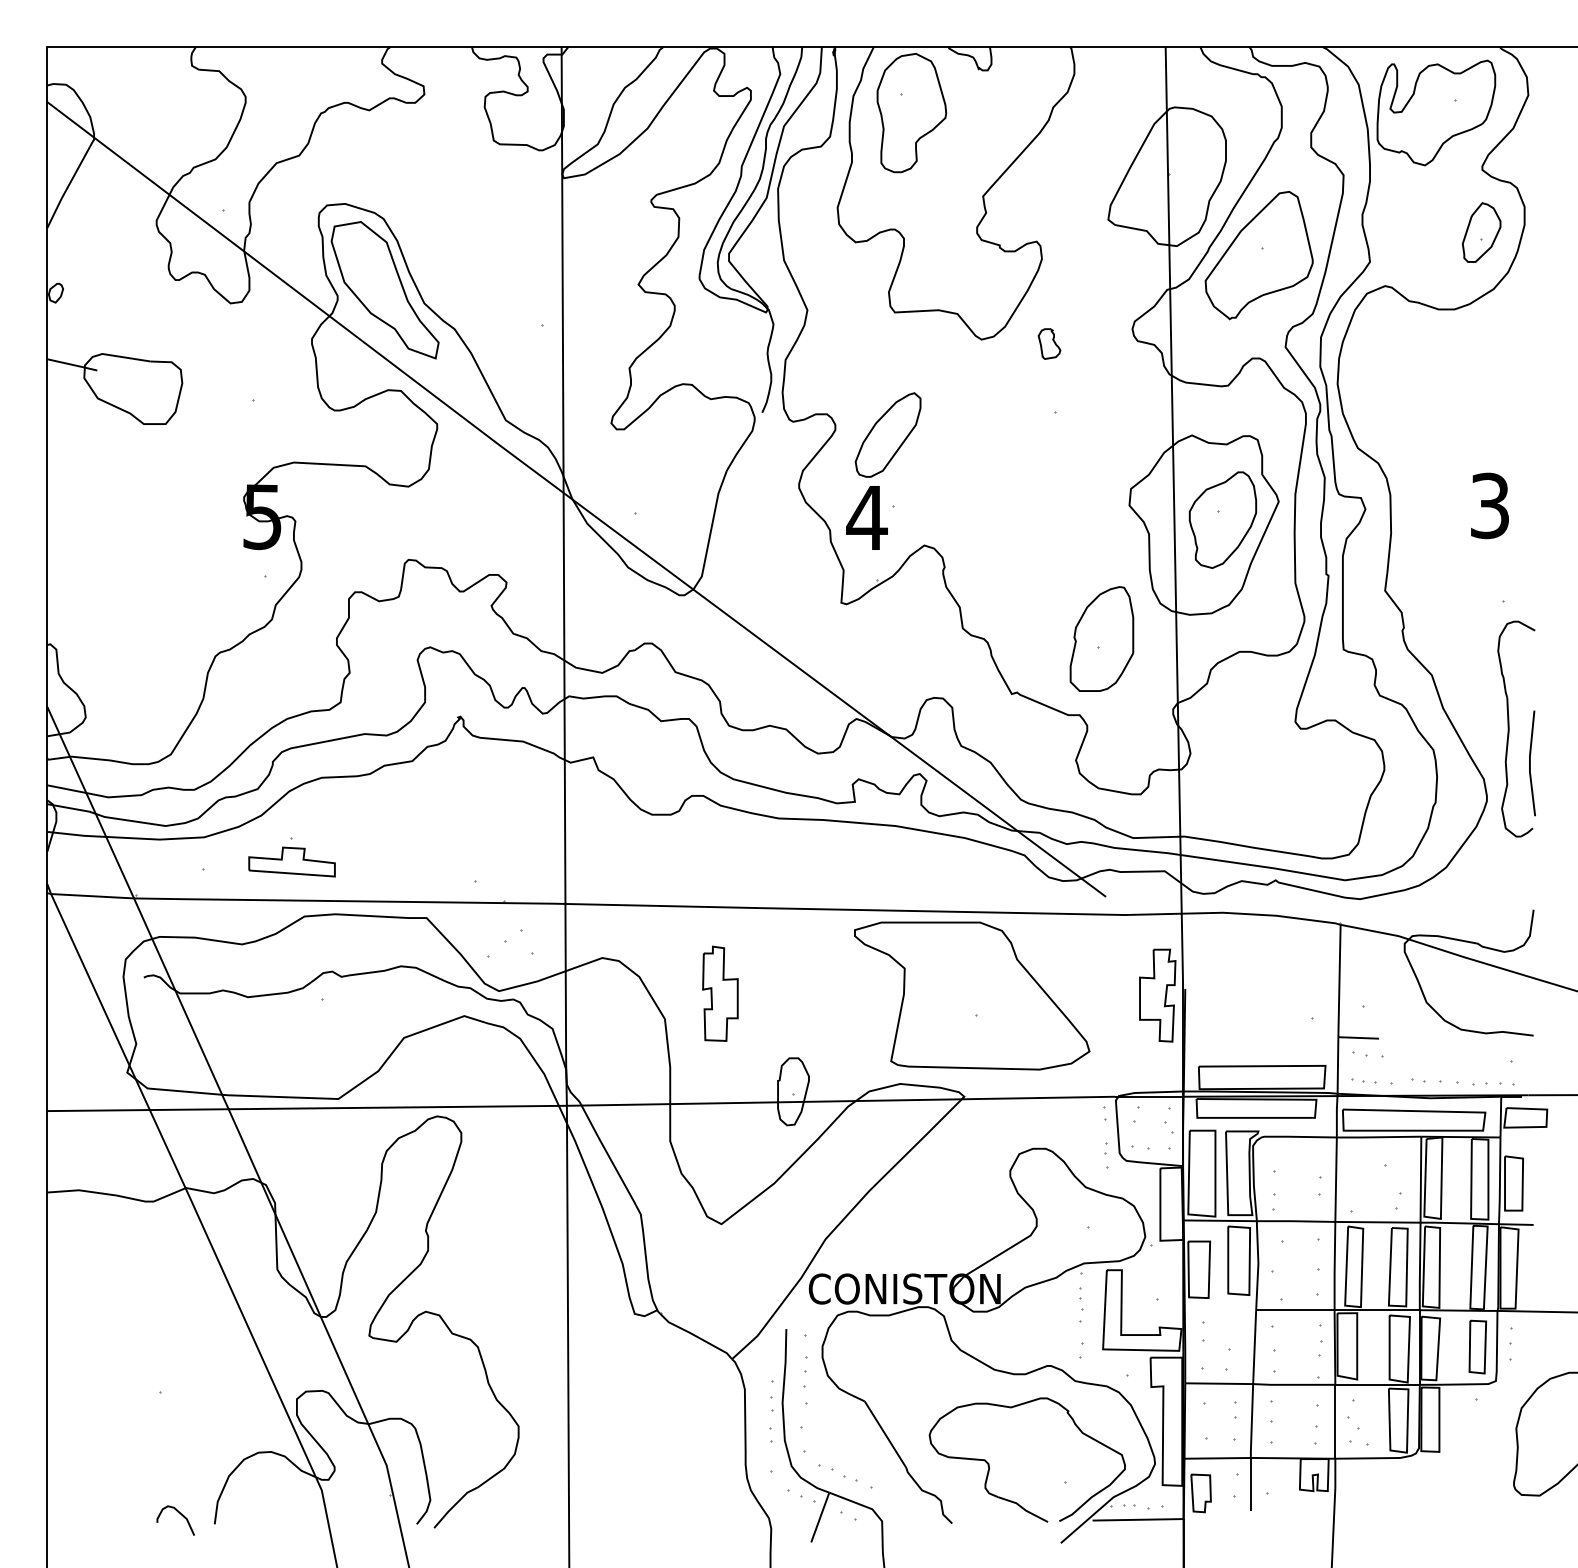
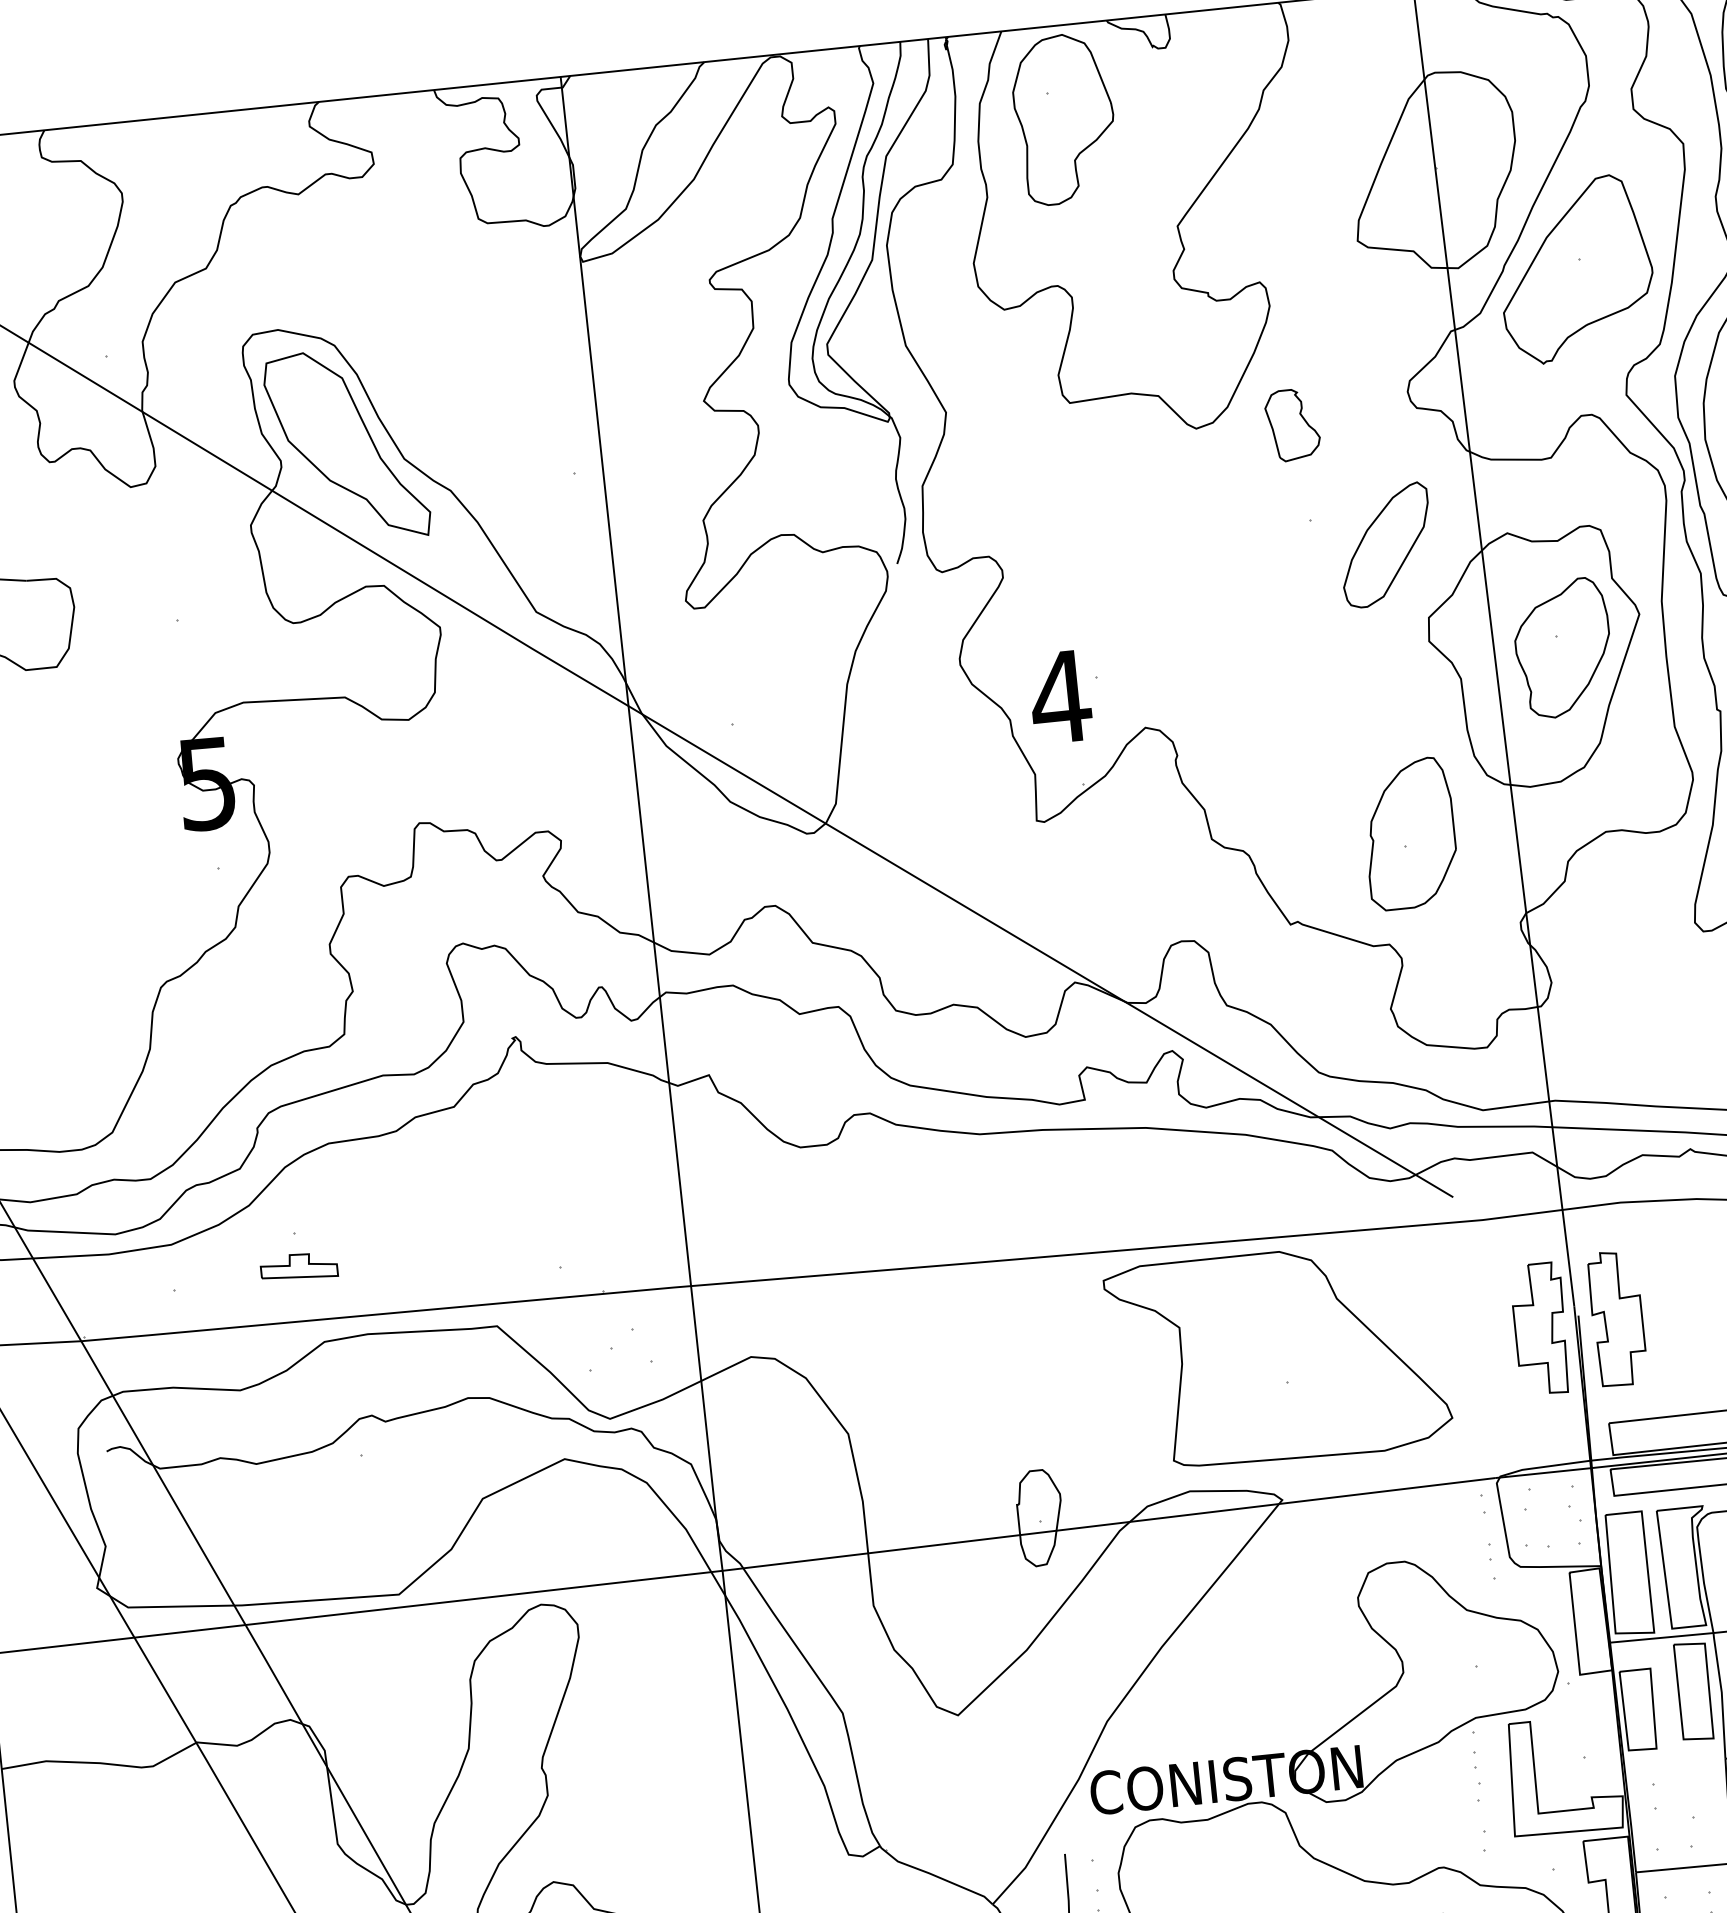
part: (1049, 343) -> (1292, 424), size x1.67
part: (887, 434) -> (1384, 544), moved
part: (291, 862) -> (298, 1267), size x0.62
part: (720, 993) -> (1617, 1318), moved

